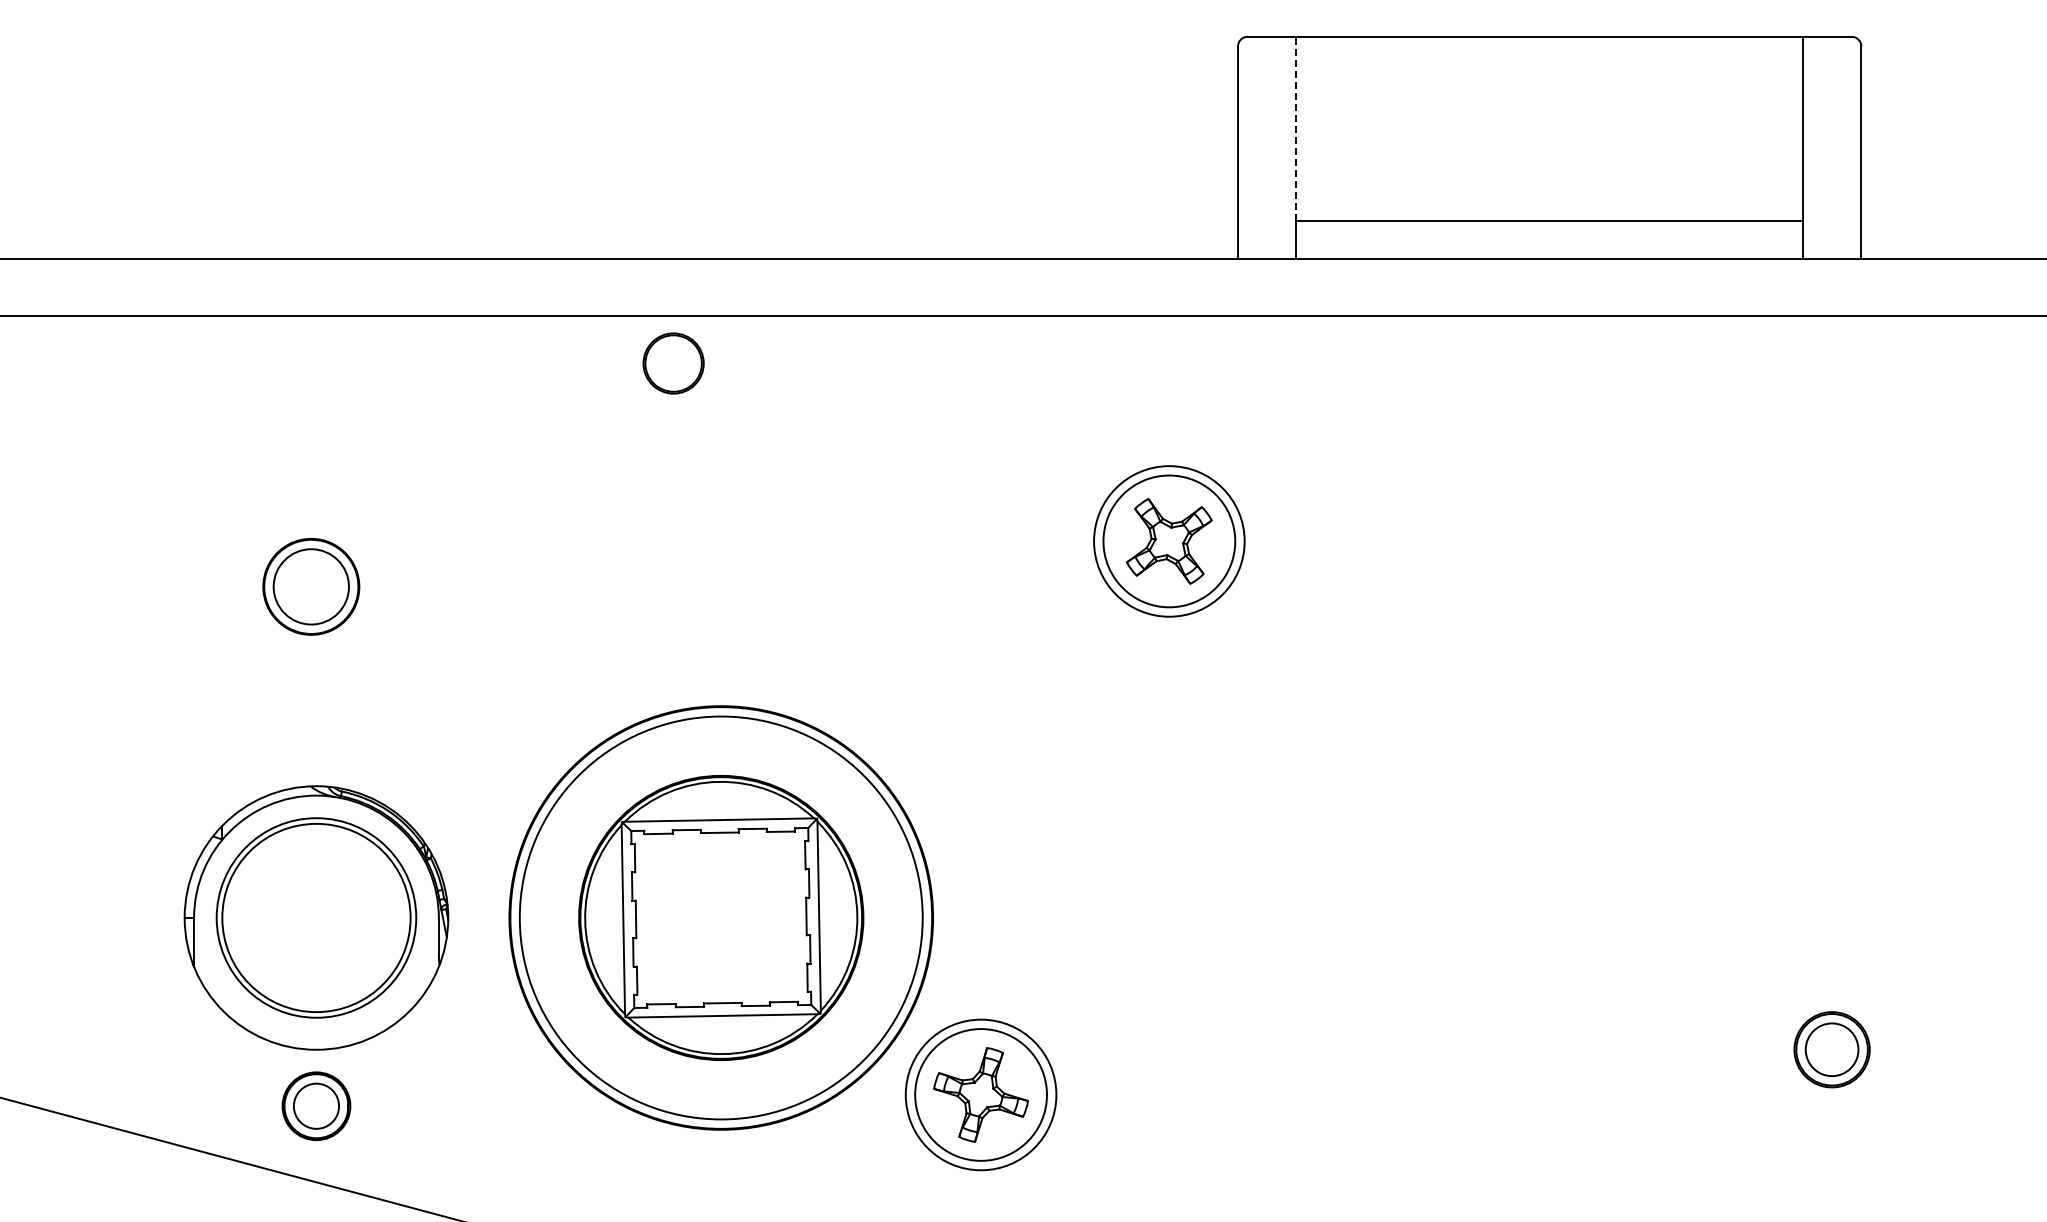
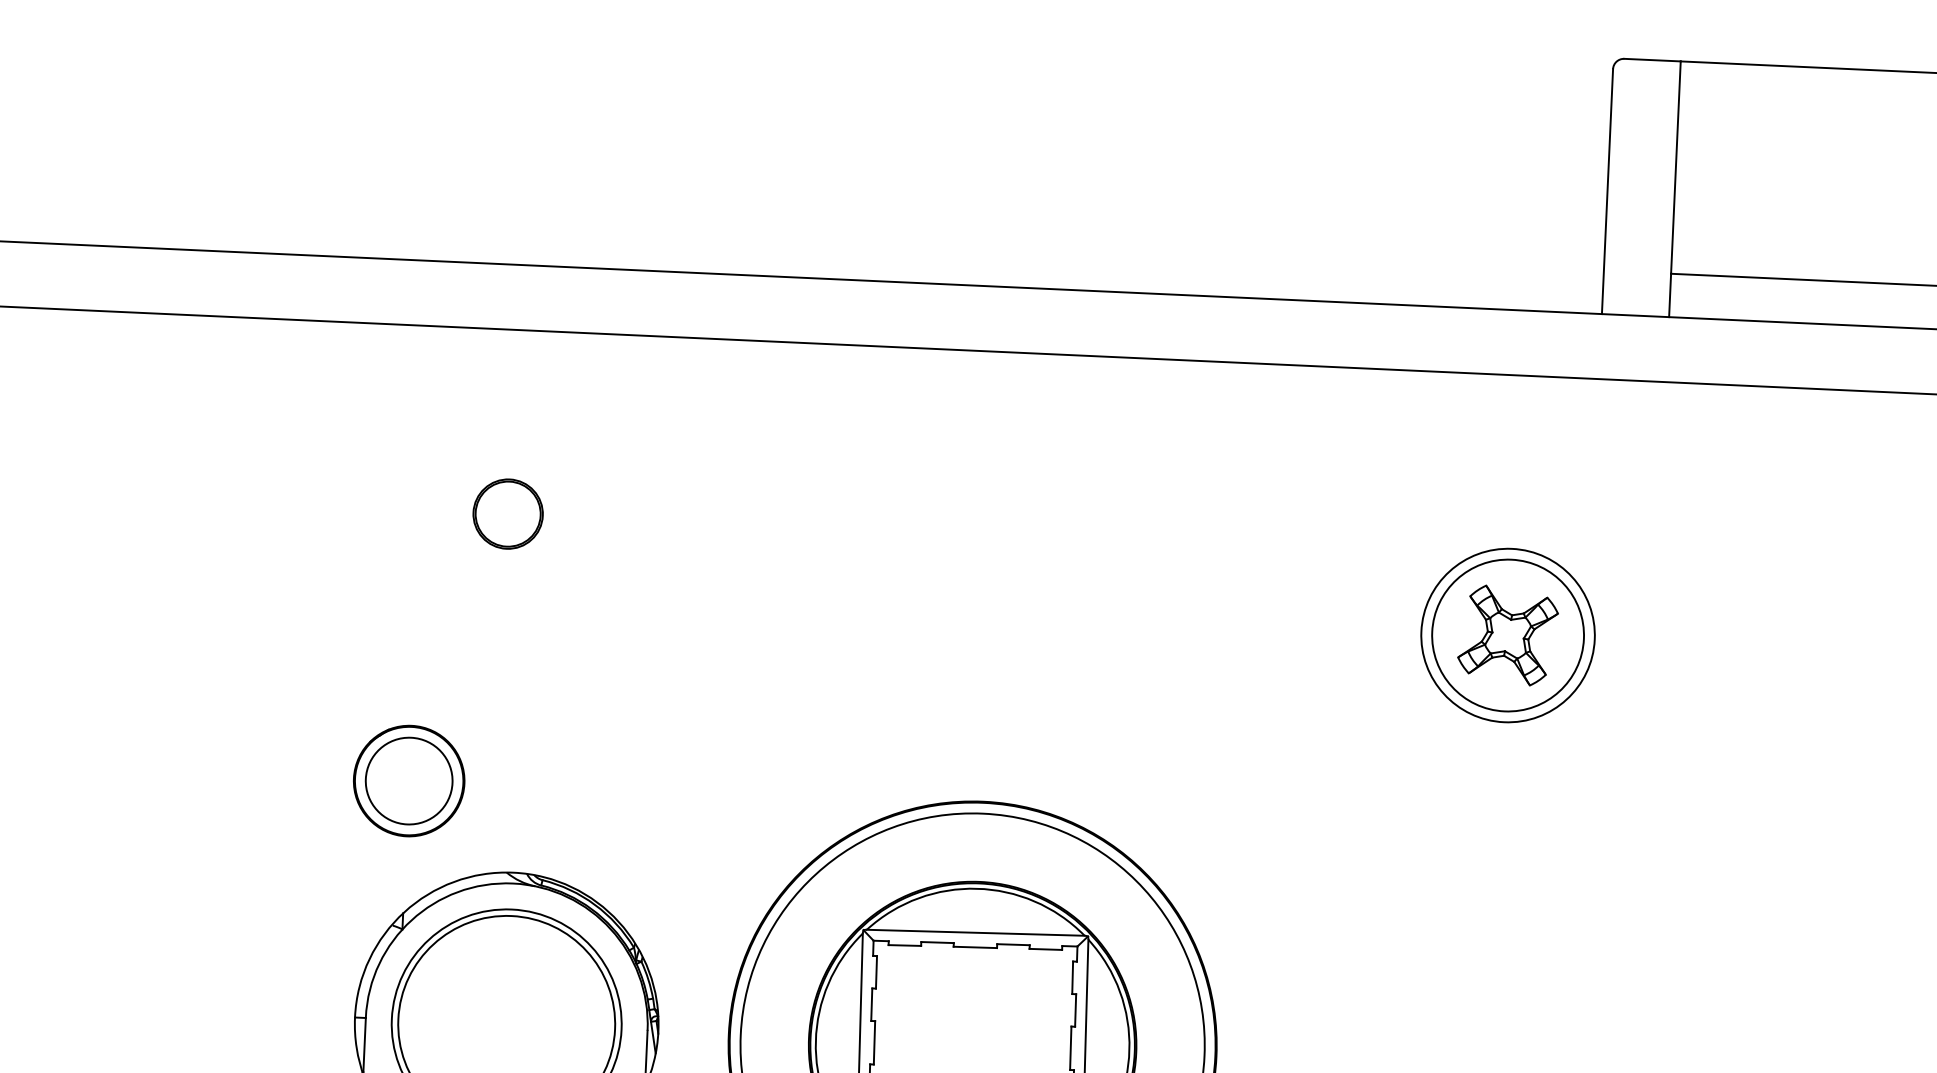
line: (1296, 128) -> (1676, 166), dashed -> solid
part: (673, 363) -> (508, 514), moved
part: (311, 586) -> (409, 780), moved

